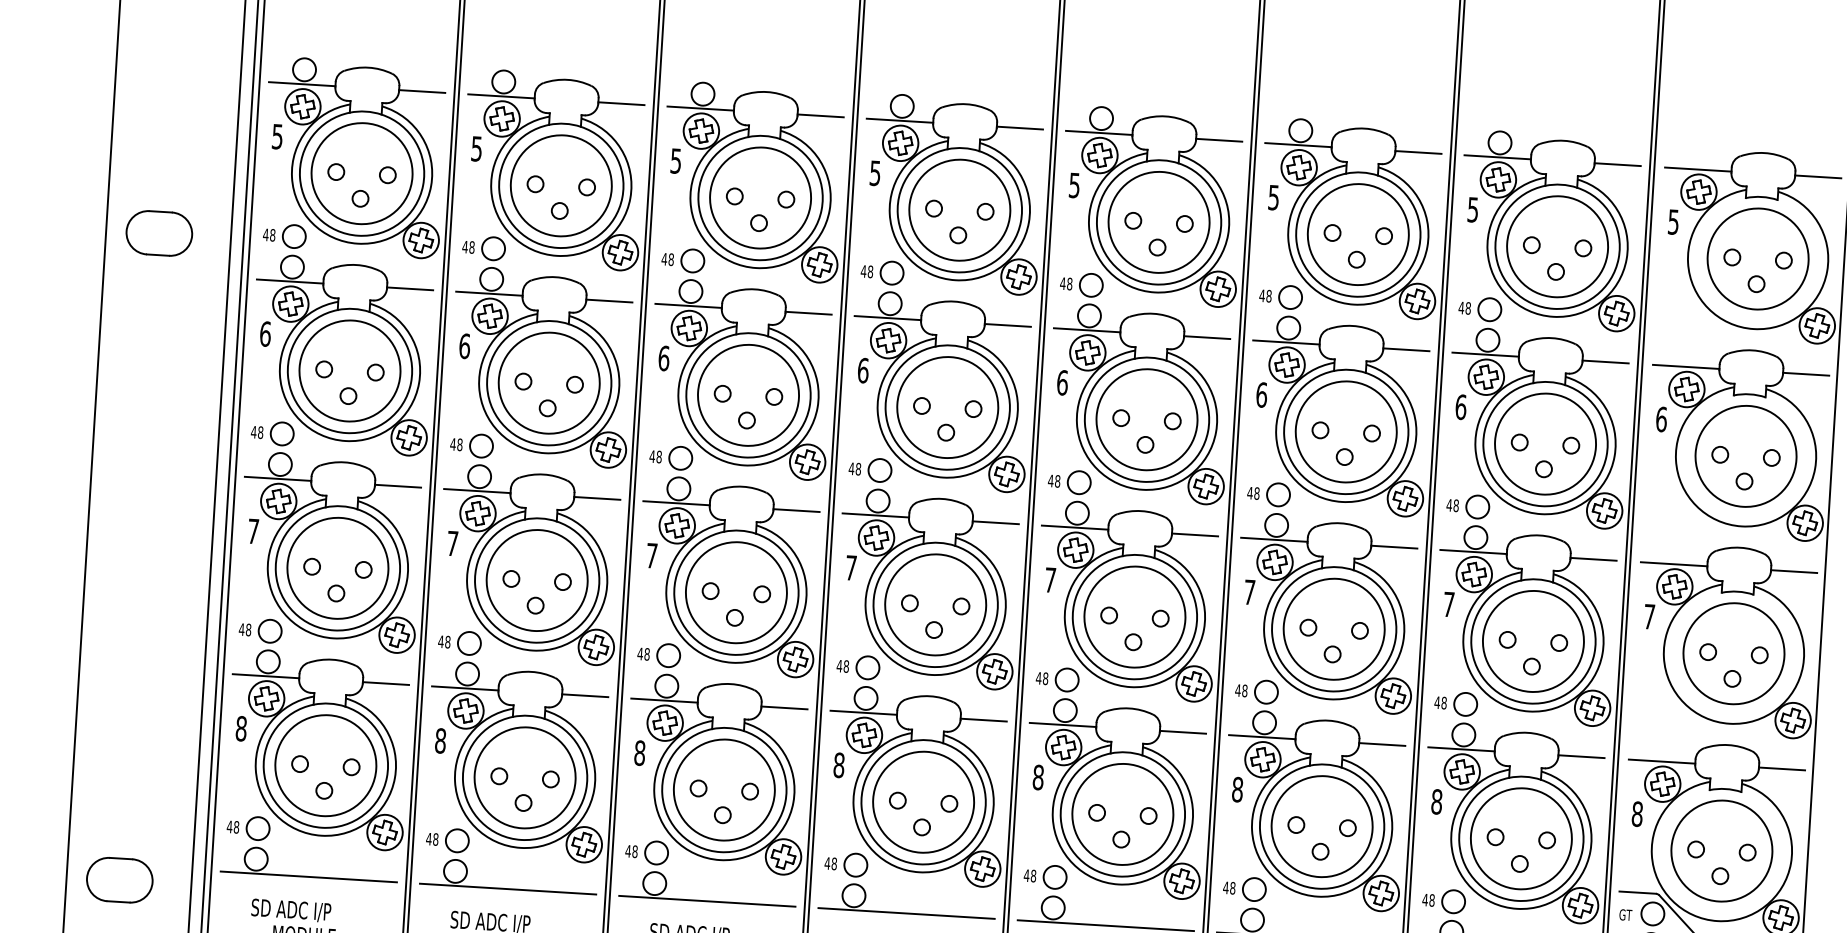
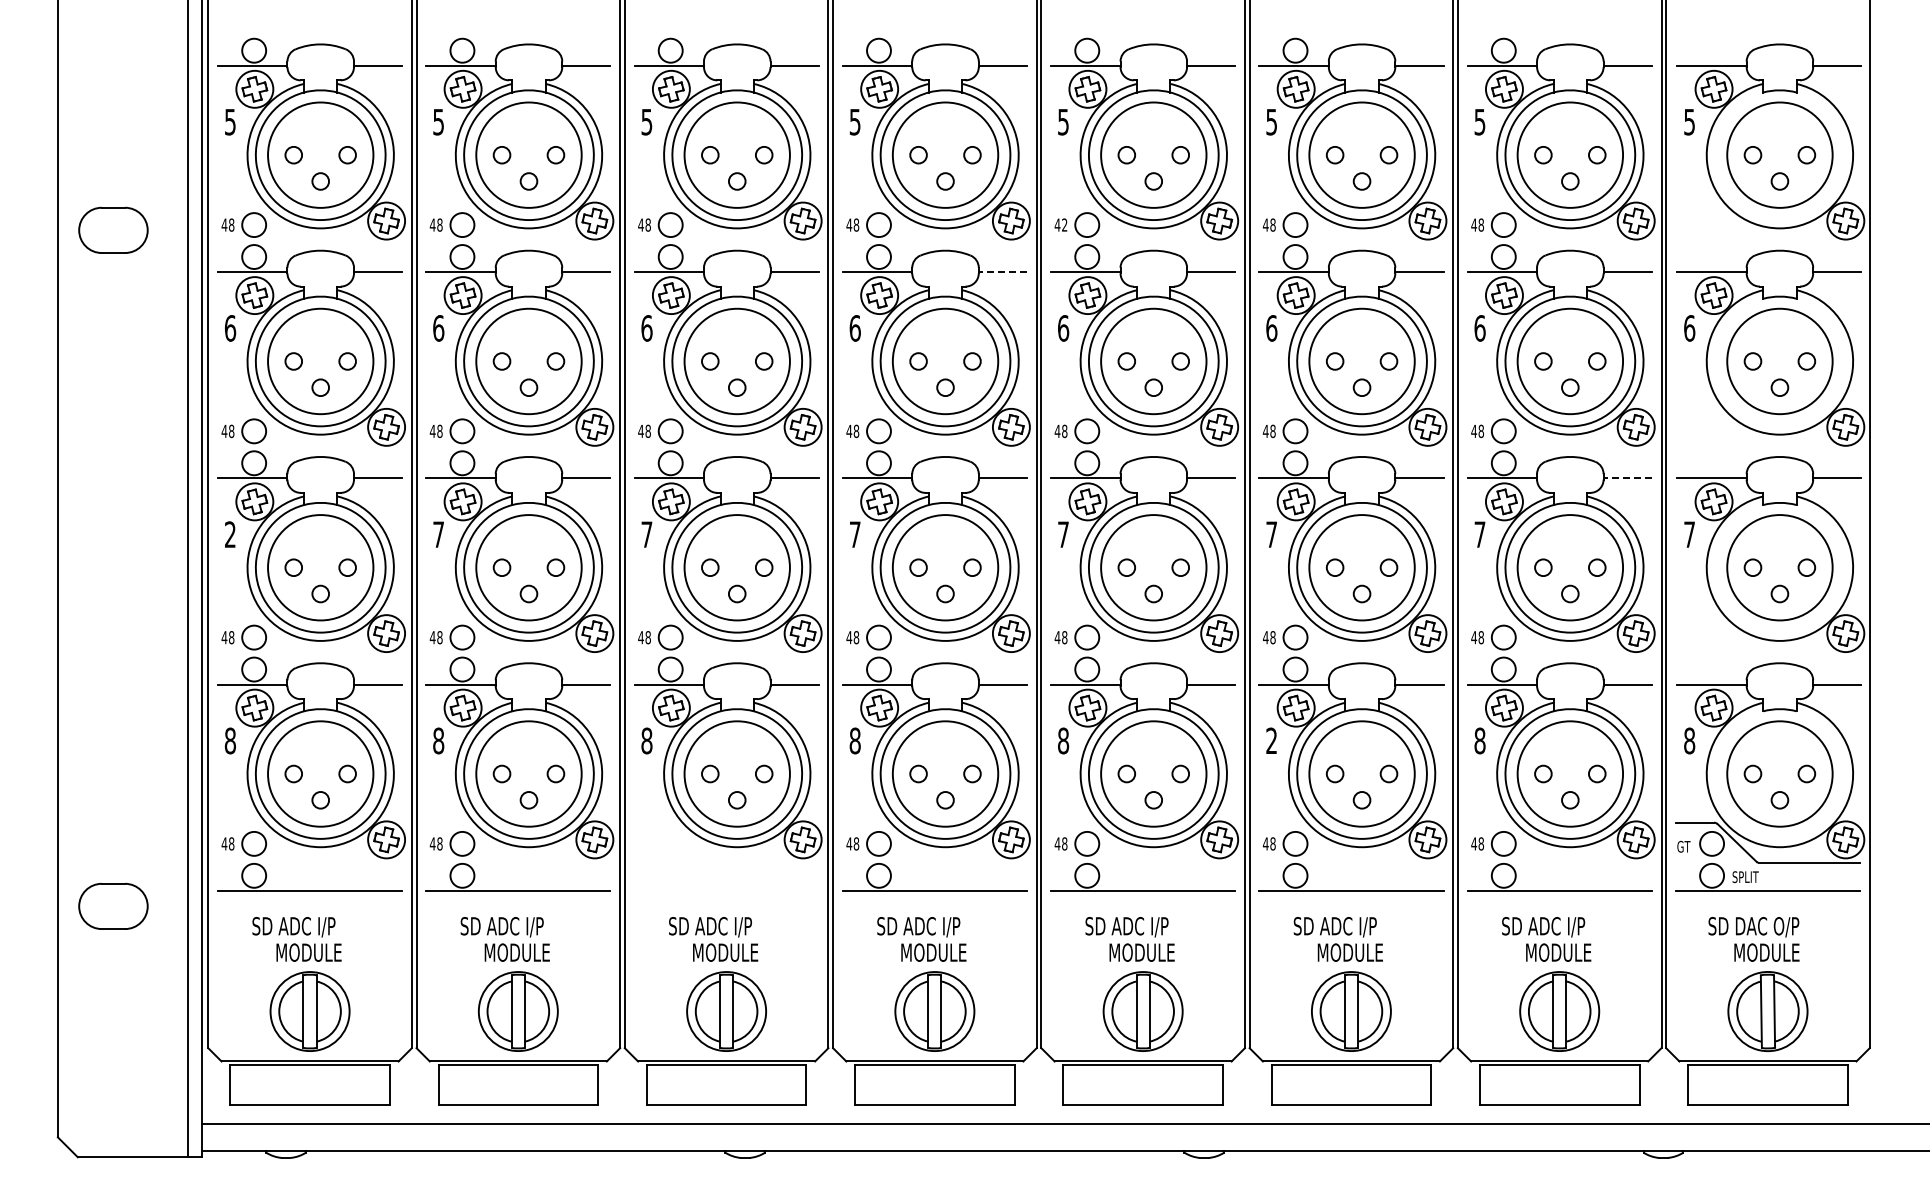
text: (1069, 283) -> (1064, 224), 48 -> 42
line: (1007, 325) -> (1002, 272), solid -> dashed
text: (253, 531) -> (230, 534), 7 -> 2
line: (1593, 559) -> (1627, 478), solid -> dashed
text: (1237, 789) -> (1271, 740), 8 -> 2
part: (707, 900) -> (726, 890), removed

